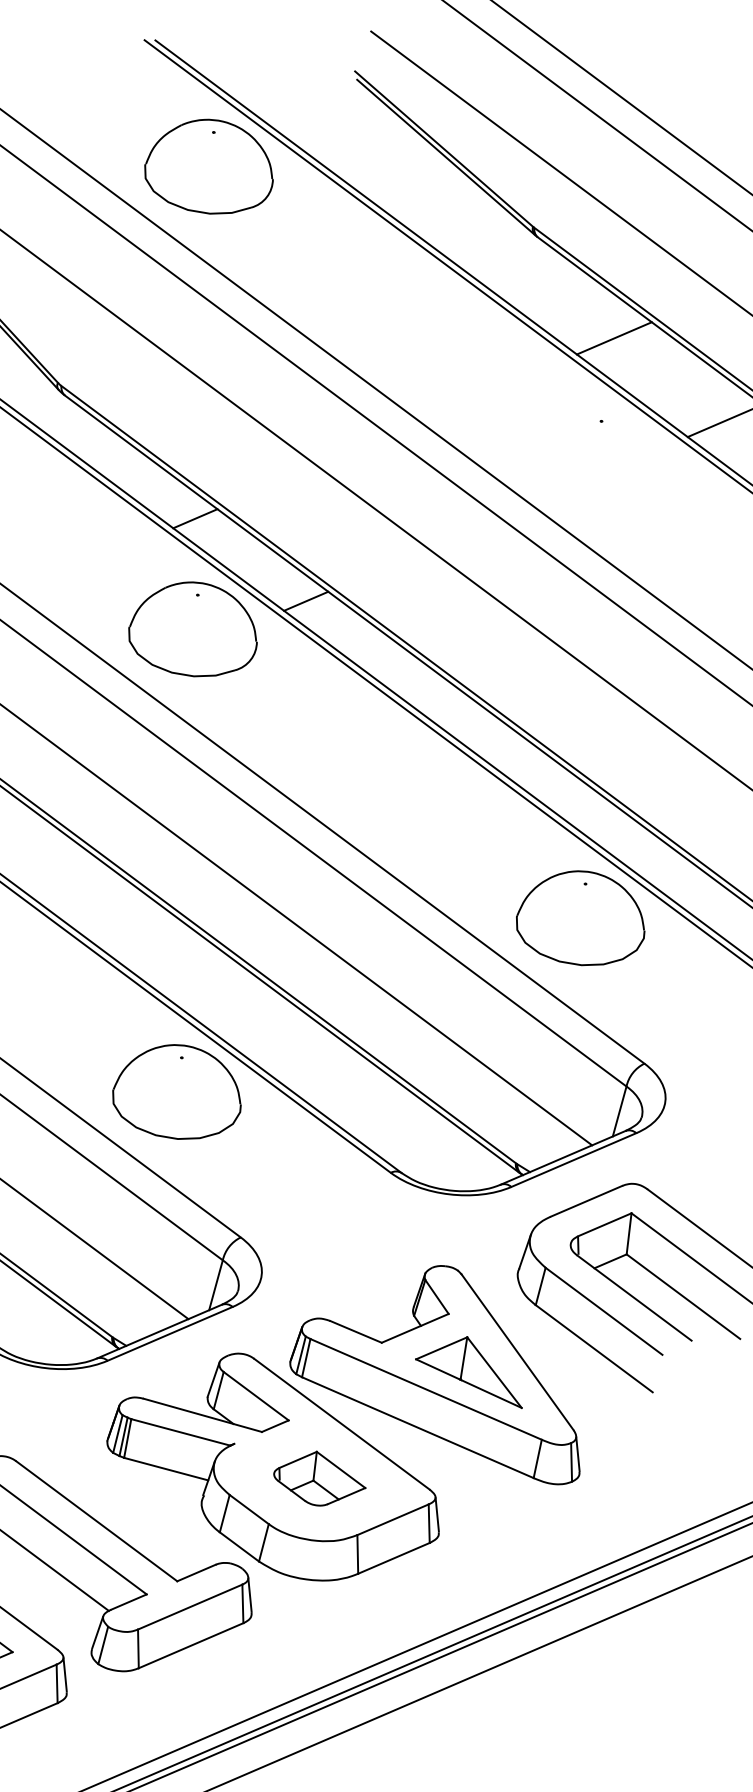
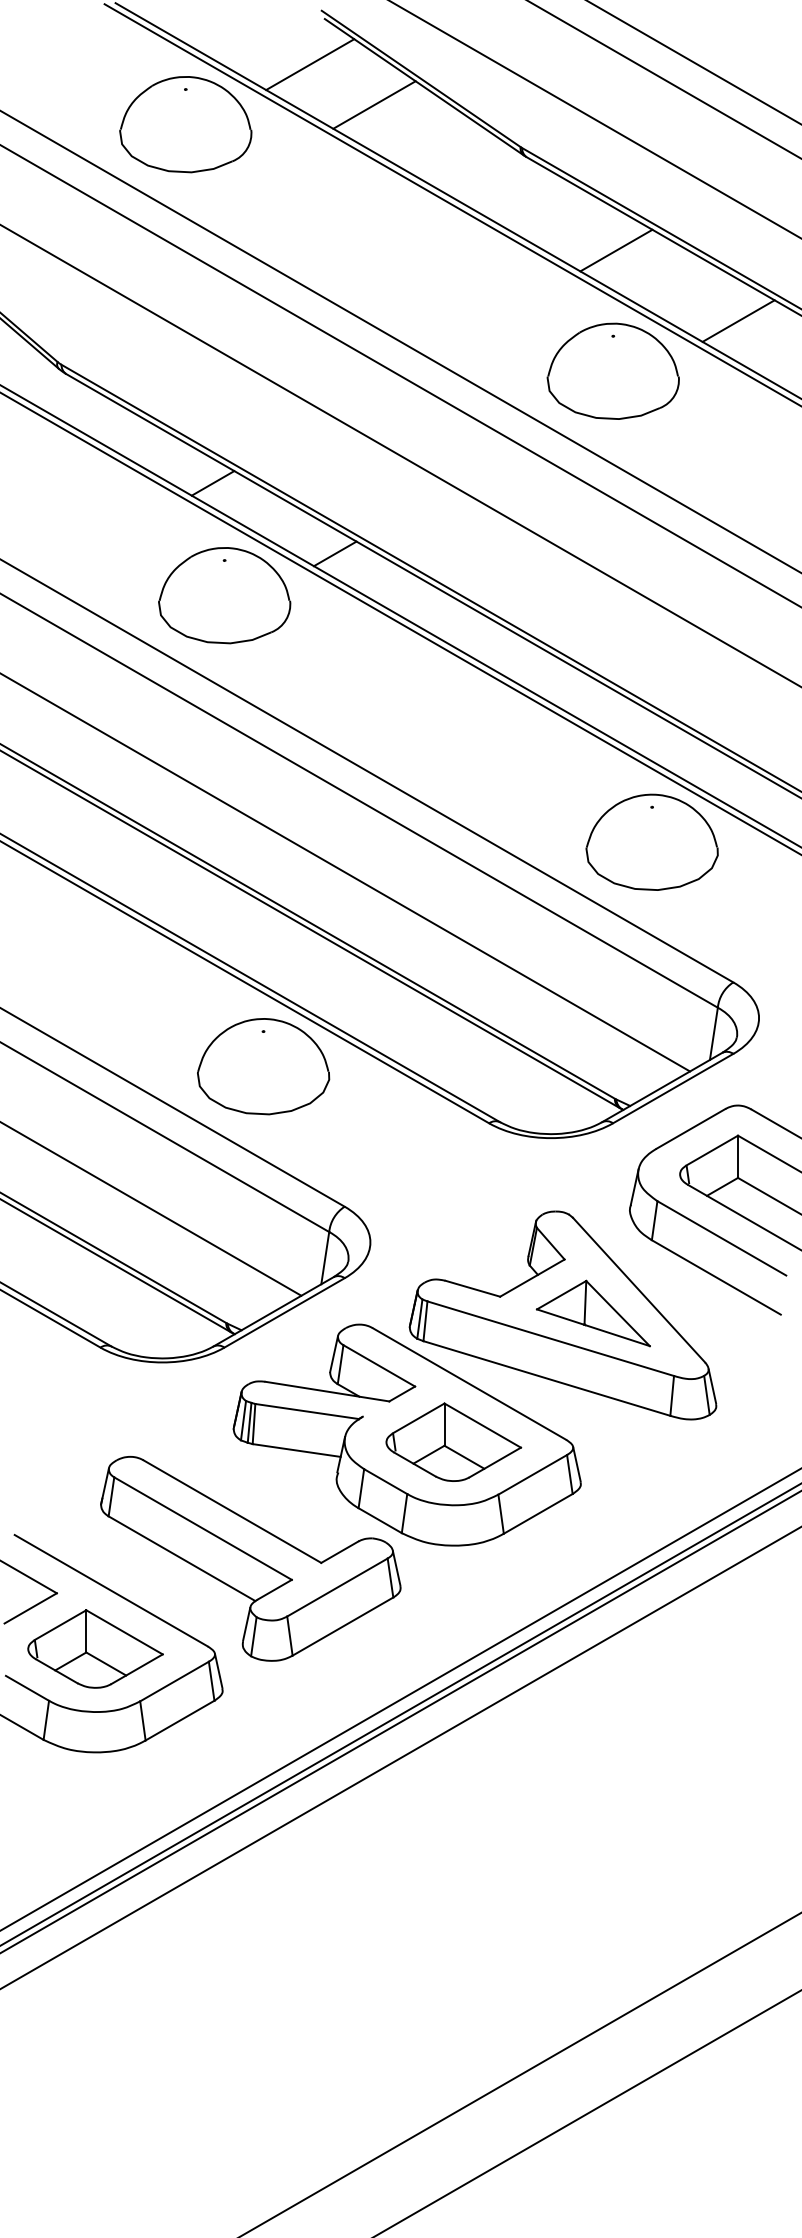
line: (338, 122) -> (310, 64), added
line: (395, 168) -> (374, 104), added
part: (596, 454) -> (612, 370), added
part: (319, 1478) -> (453, 1441), size x1.43

